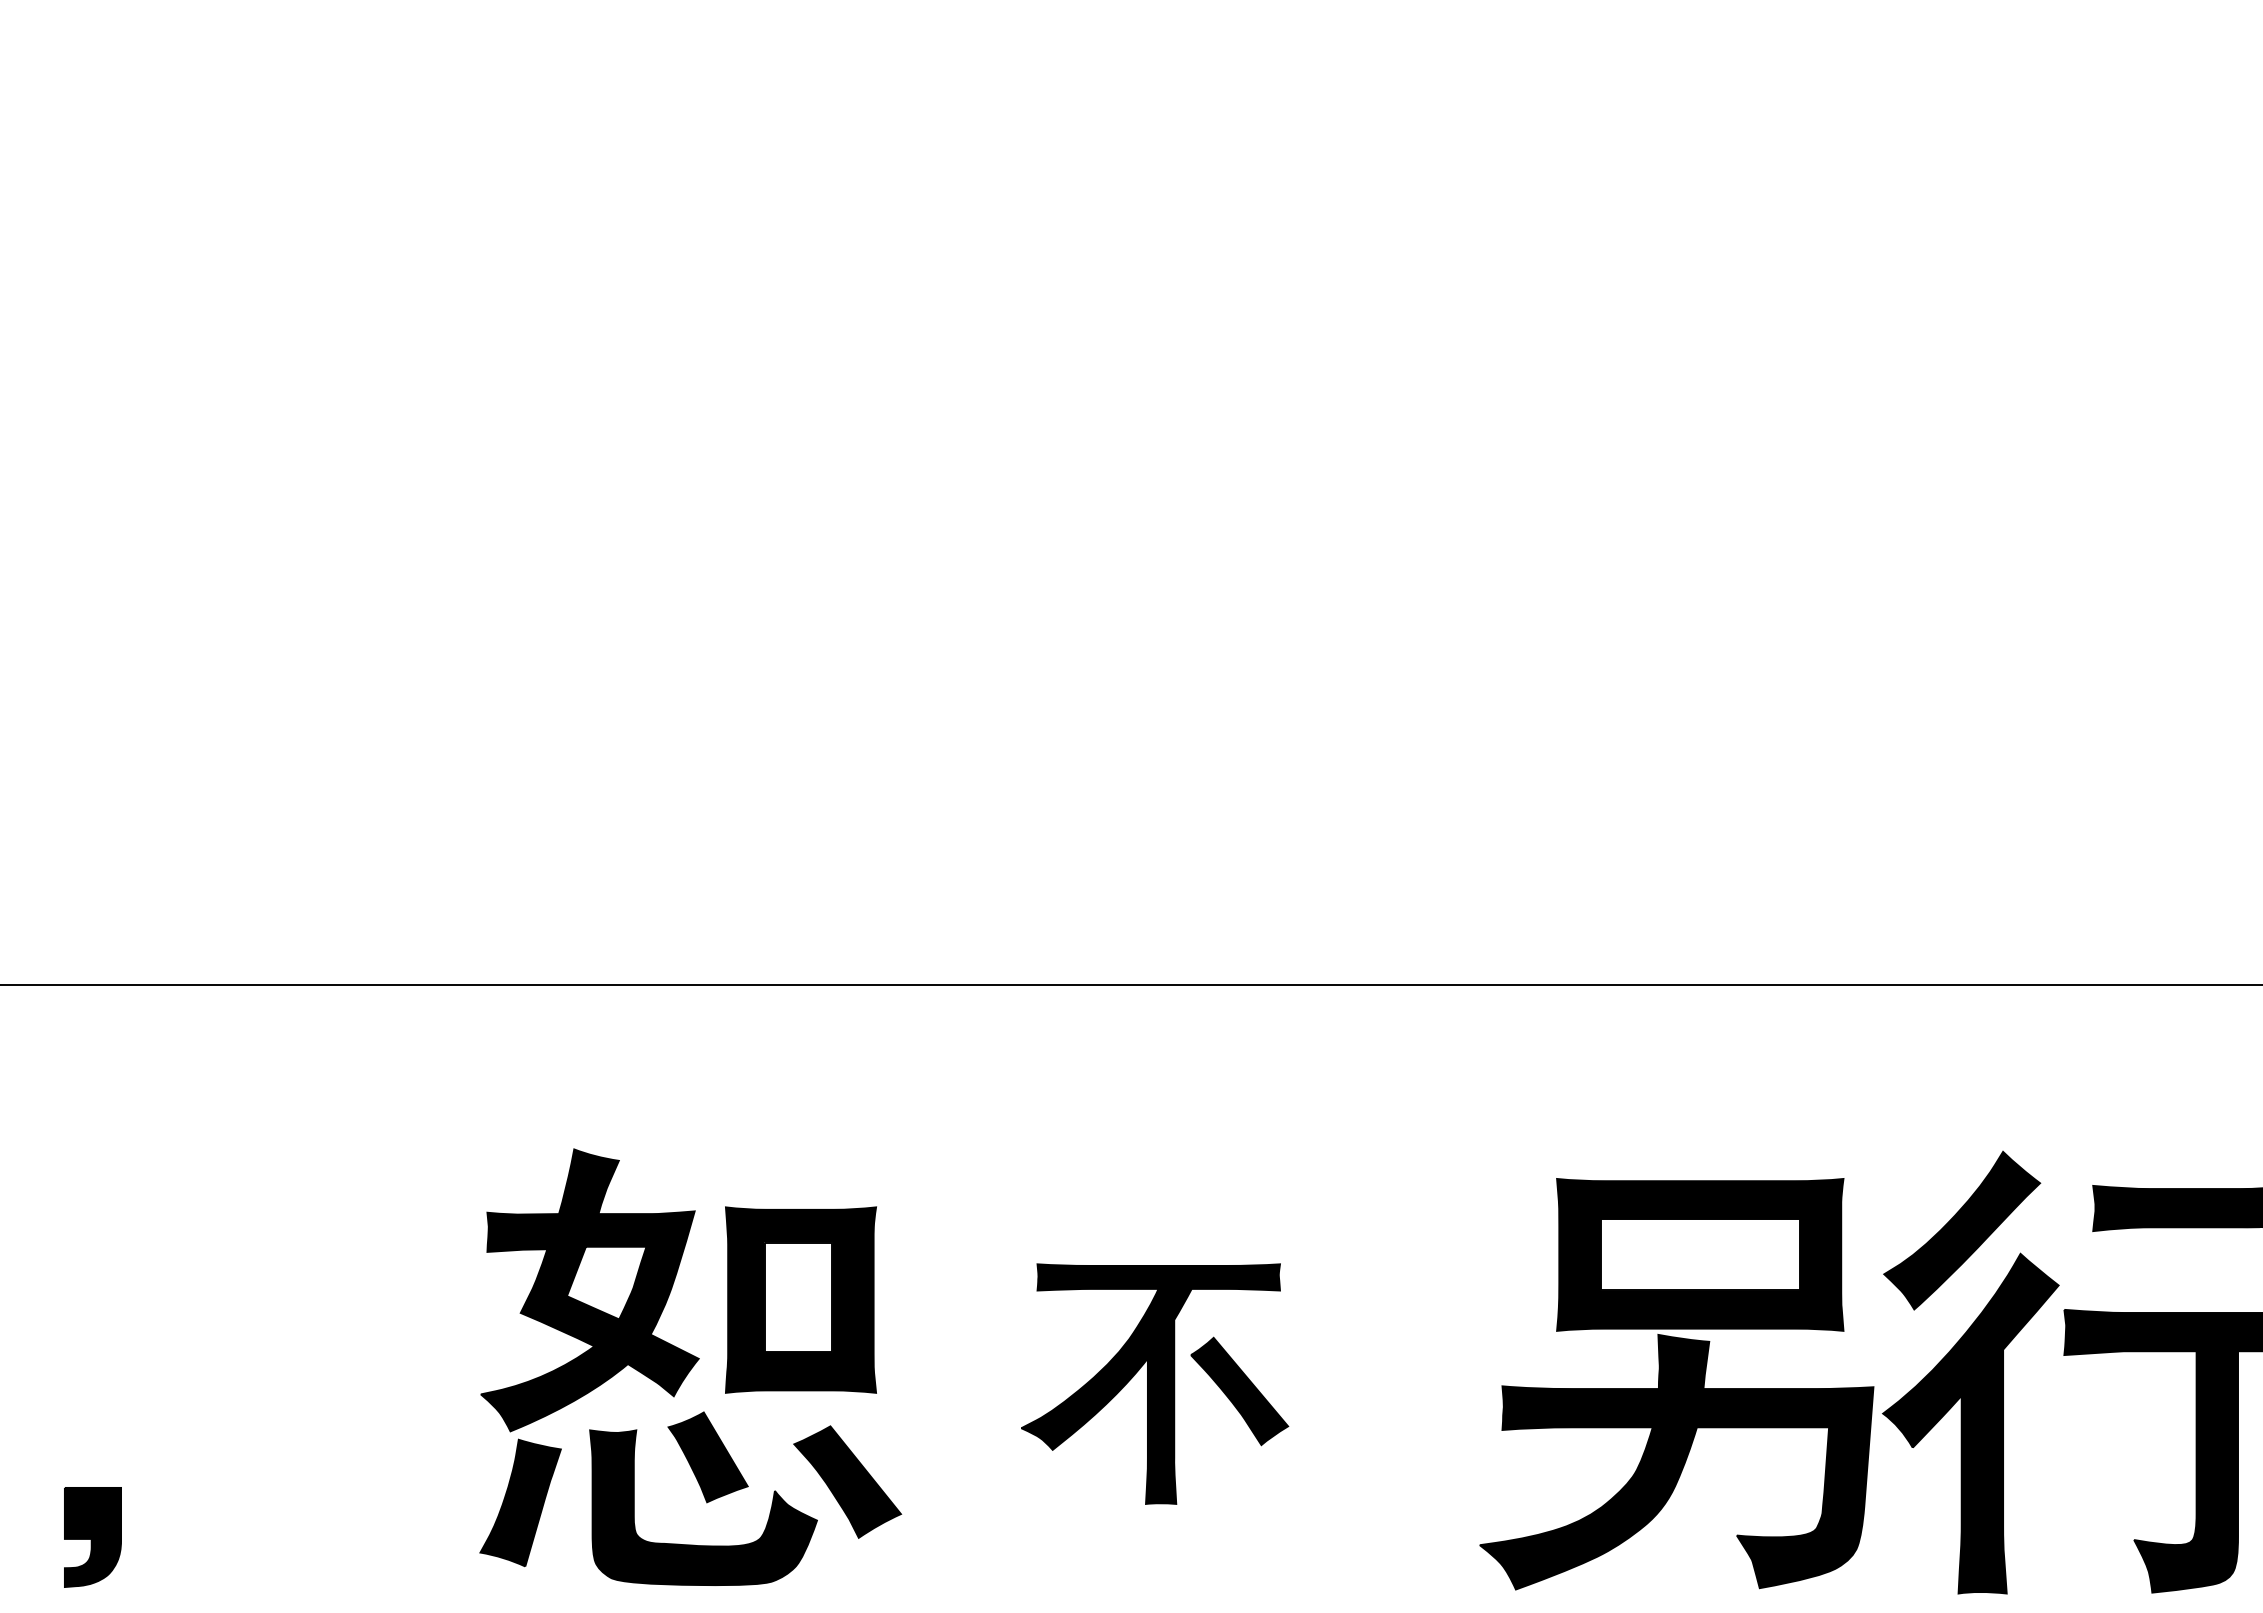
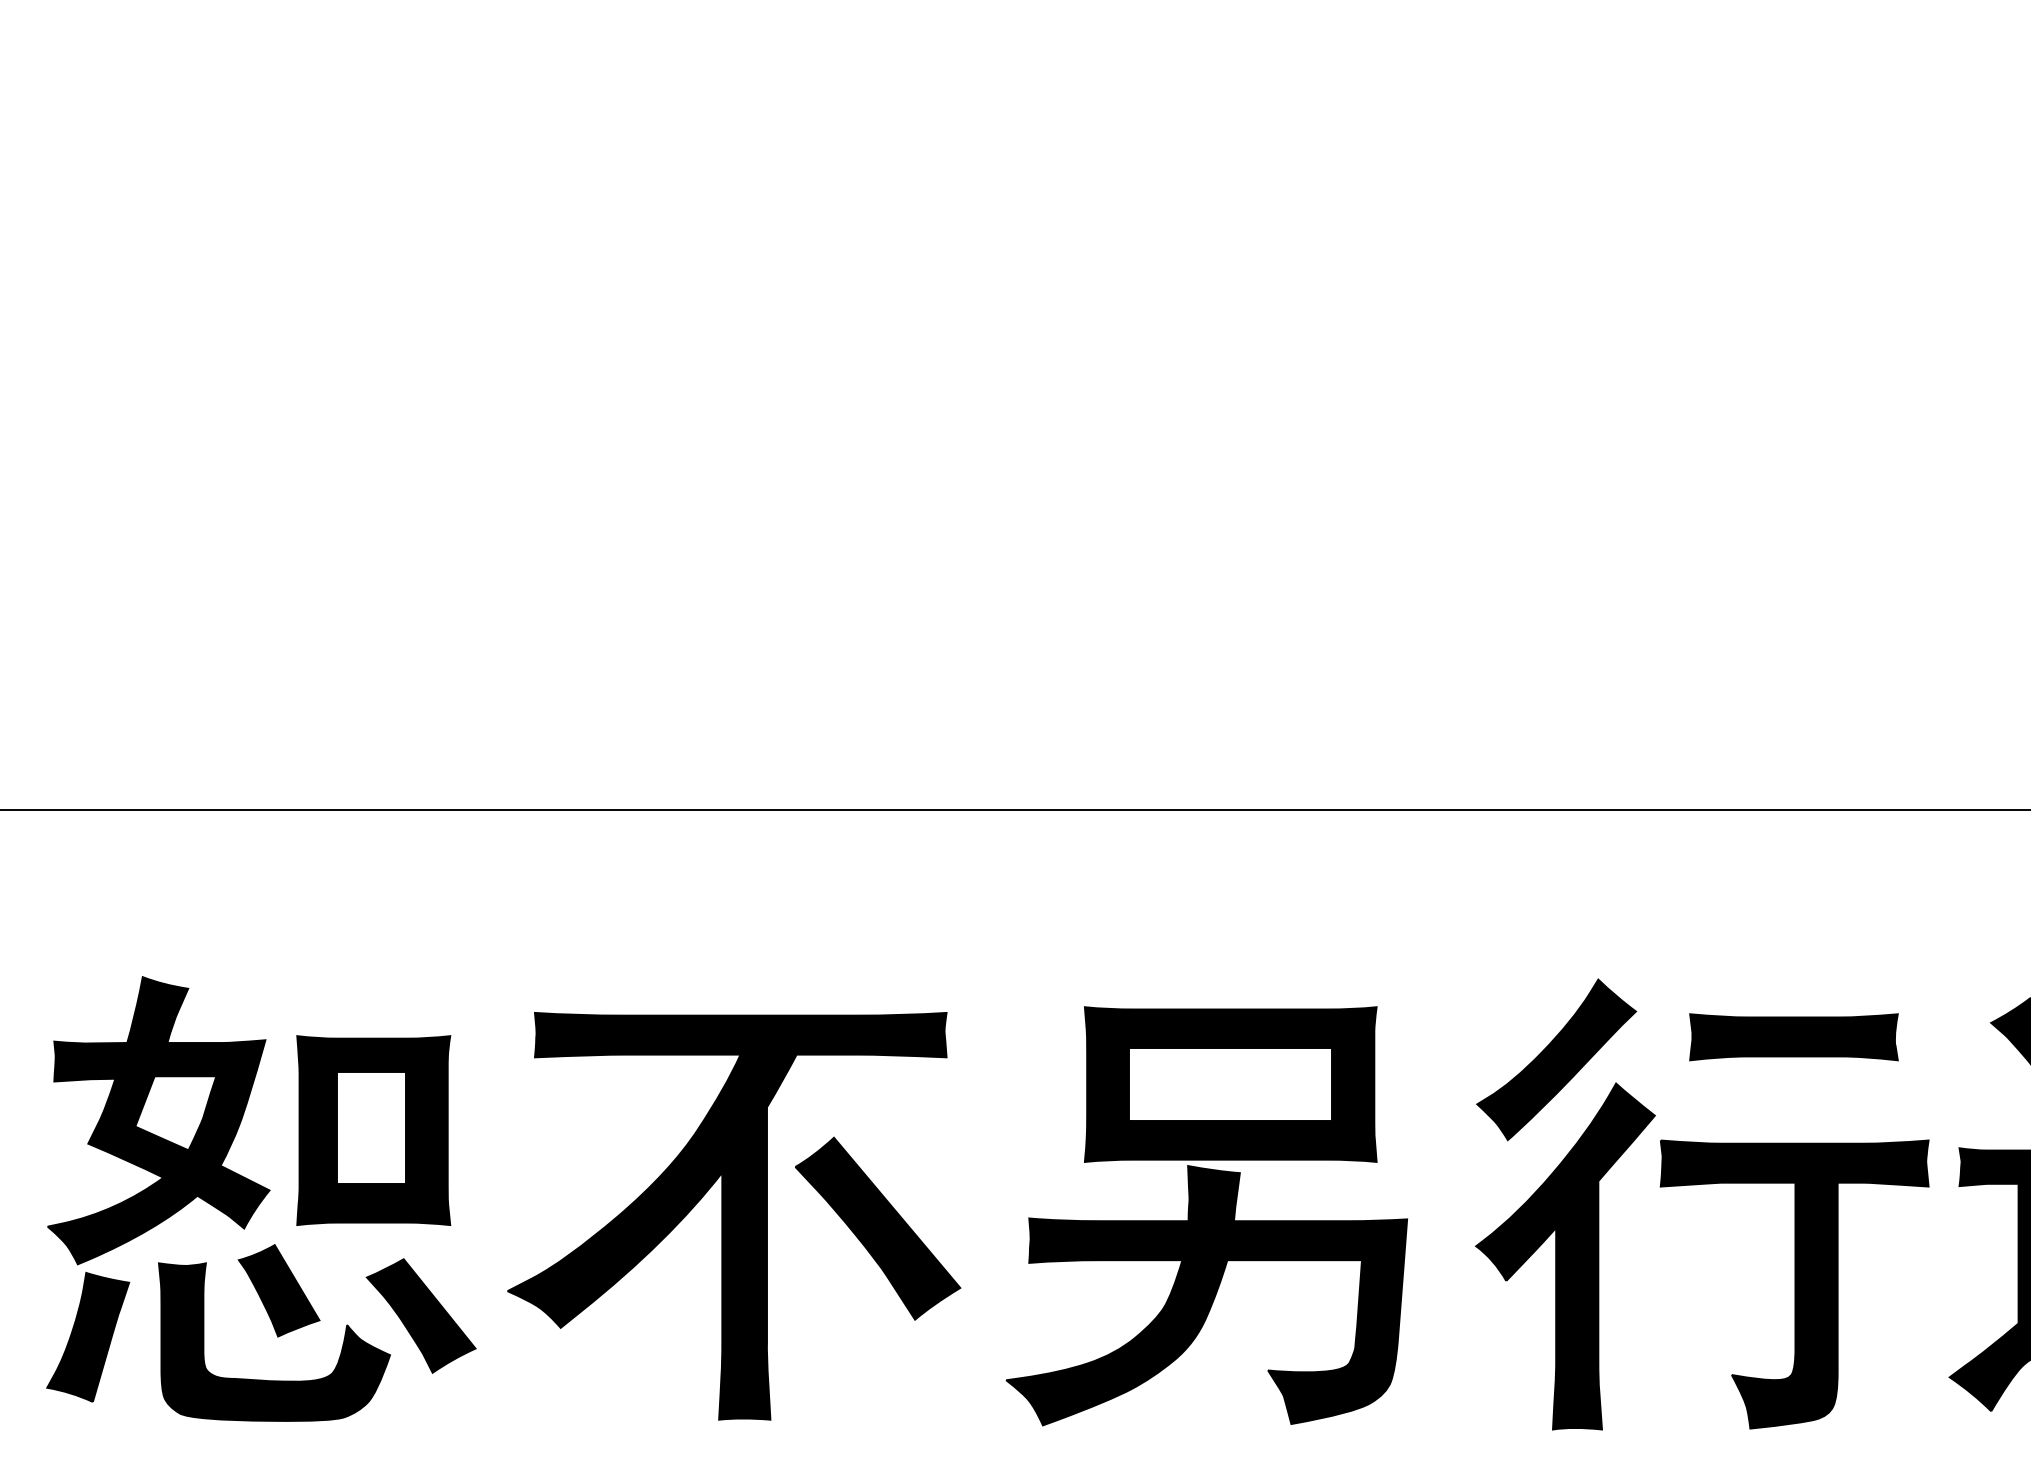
part: (1154, 1383) -> (733, 1215), size x1.67
part: (1676, 1384) -> (1206, 1216), moved

